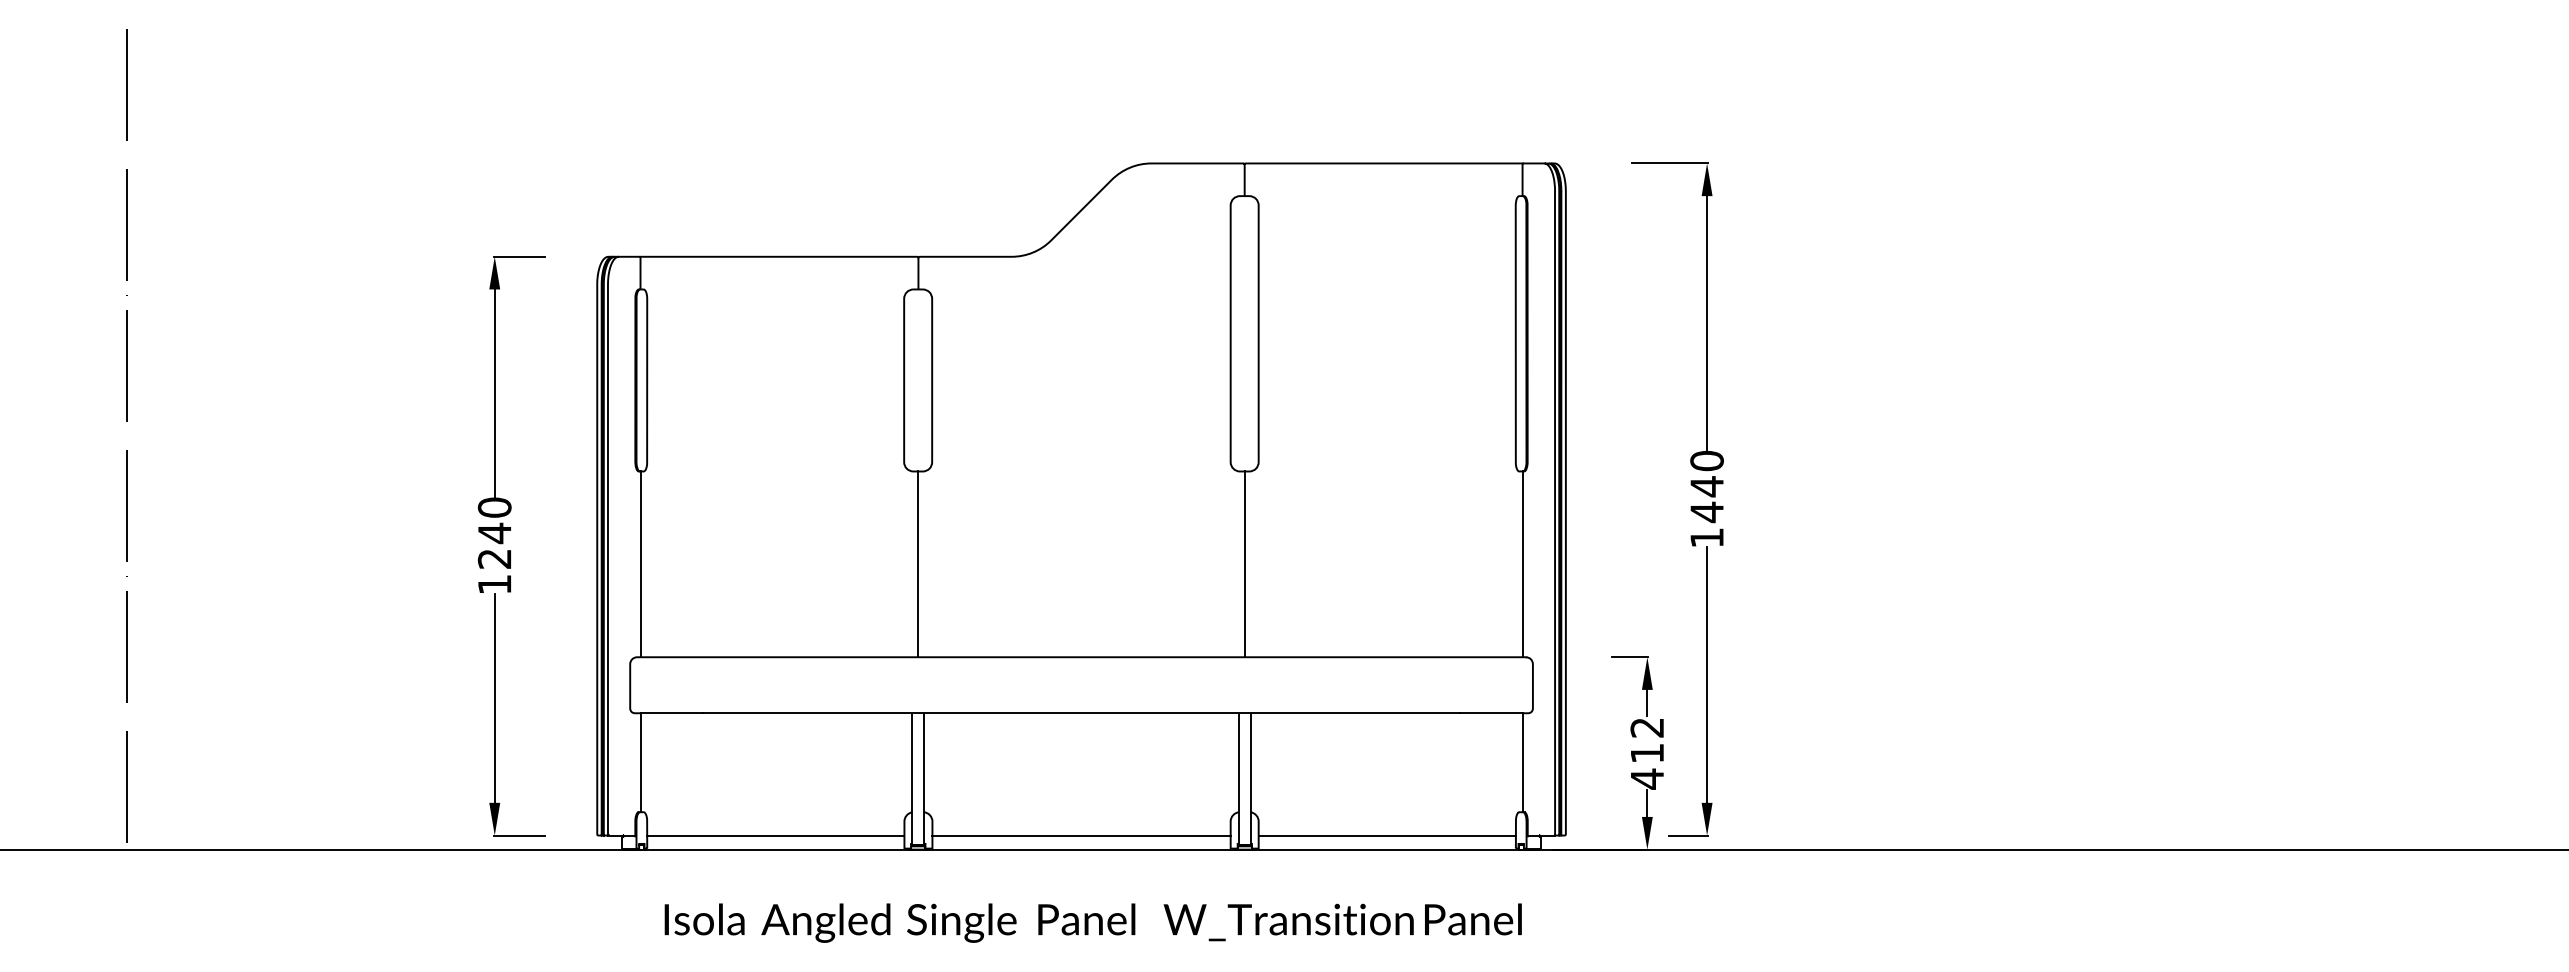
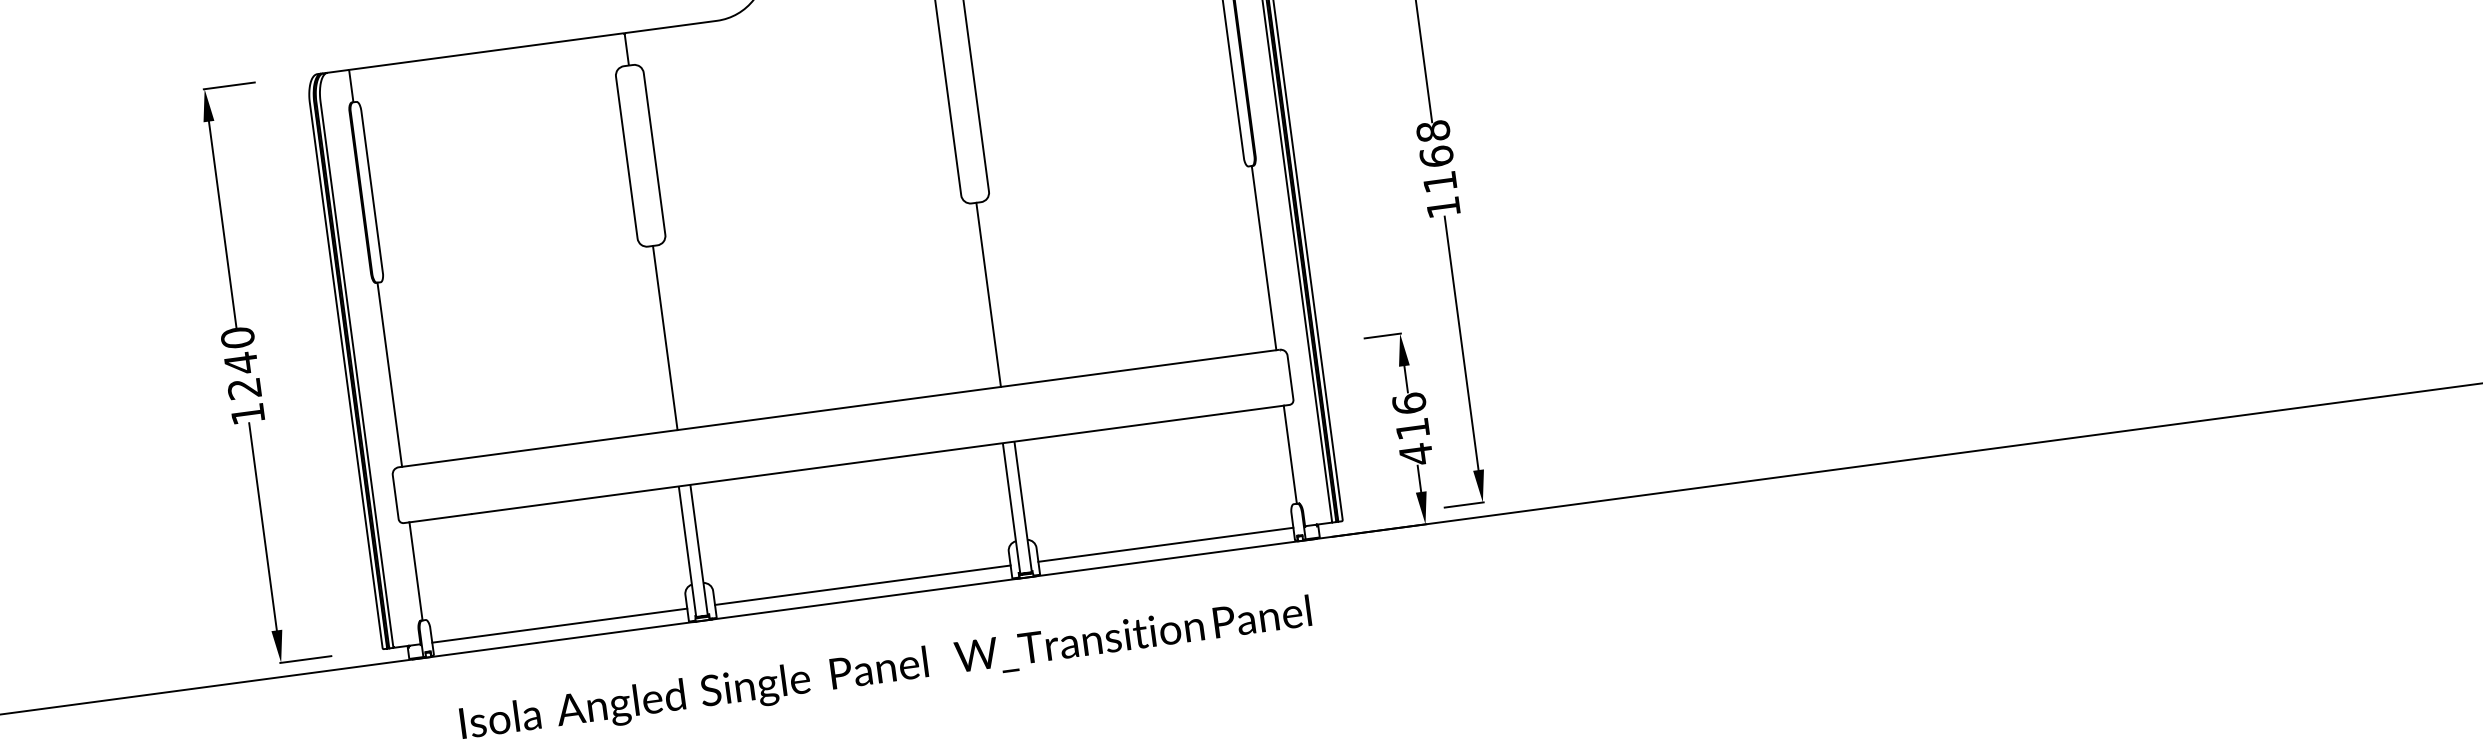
text: (1706, 487) -> (1436, 157), 1440 -> 1168
text: (1647, 727) -> (1409, 403), 412 -> 416

